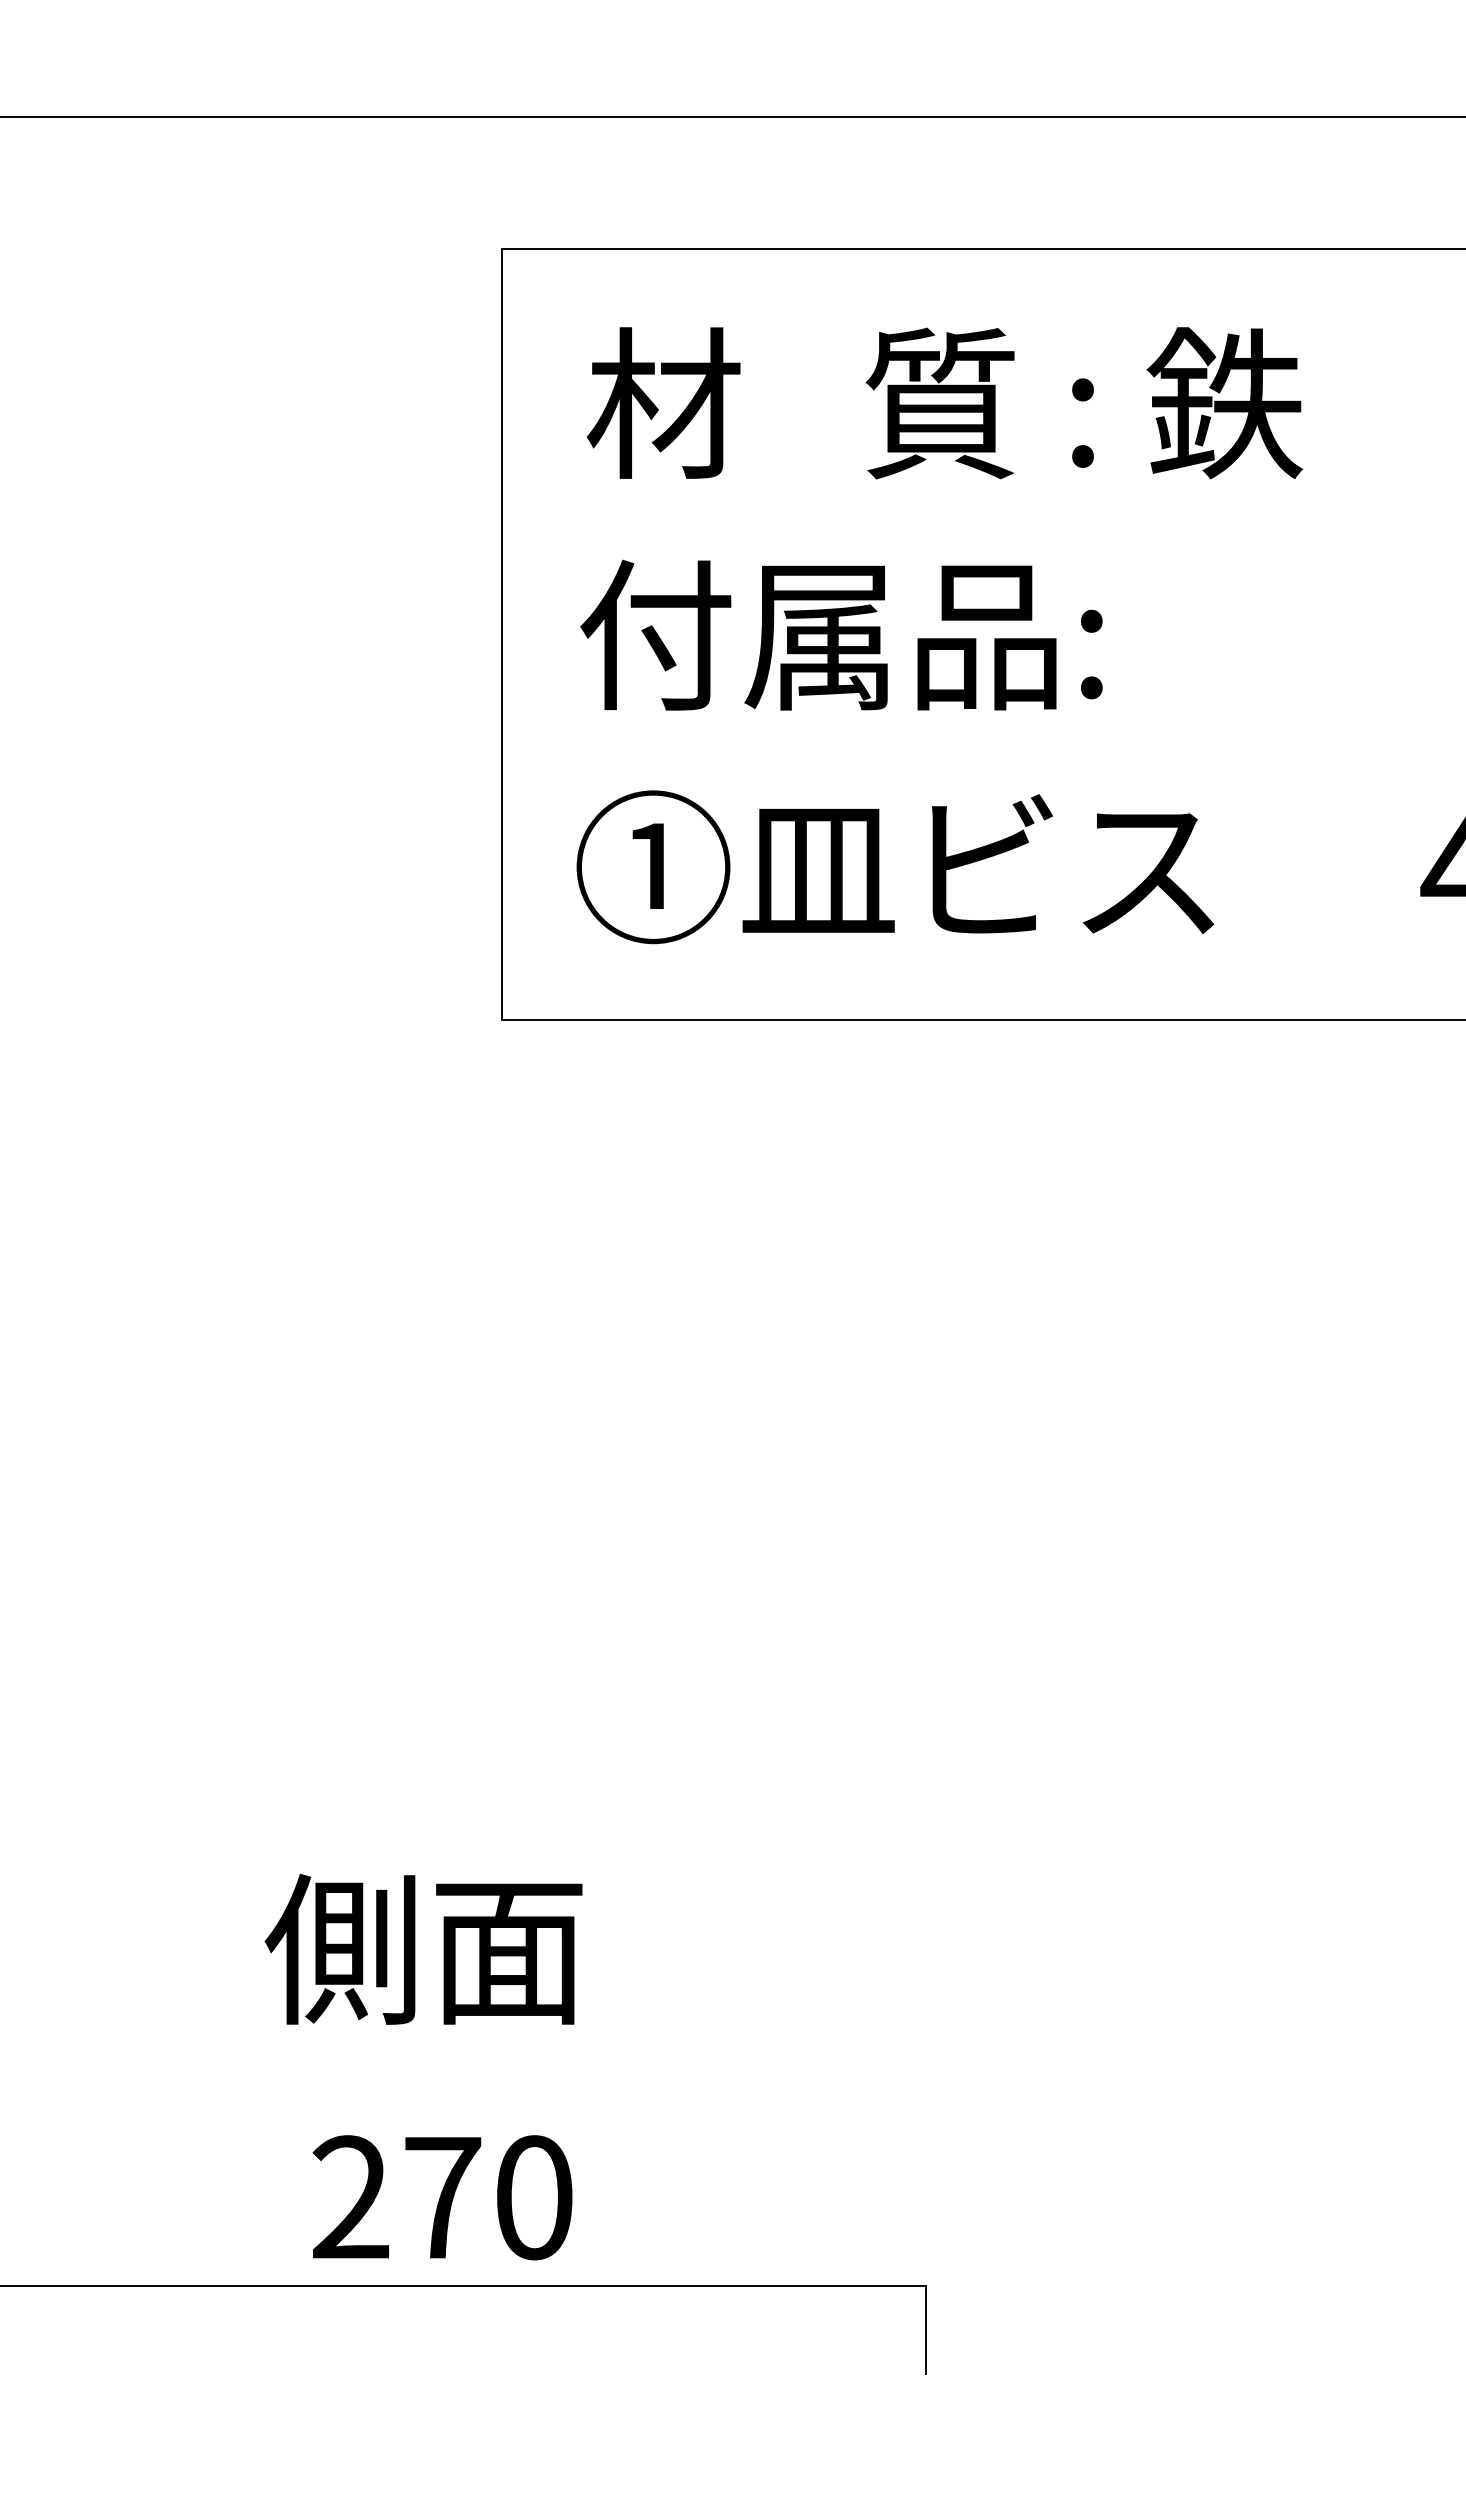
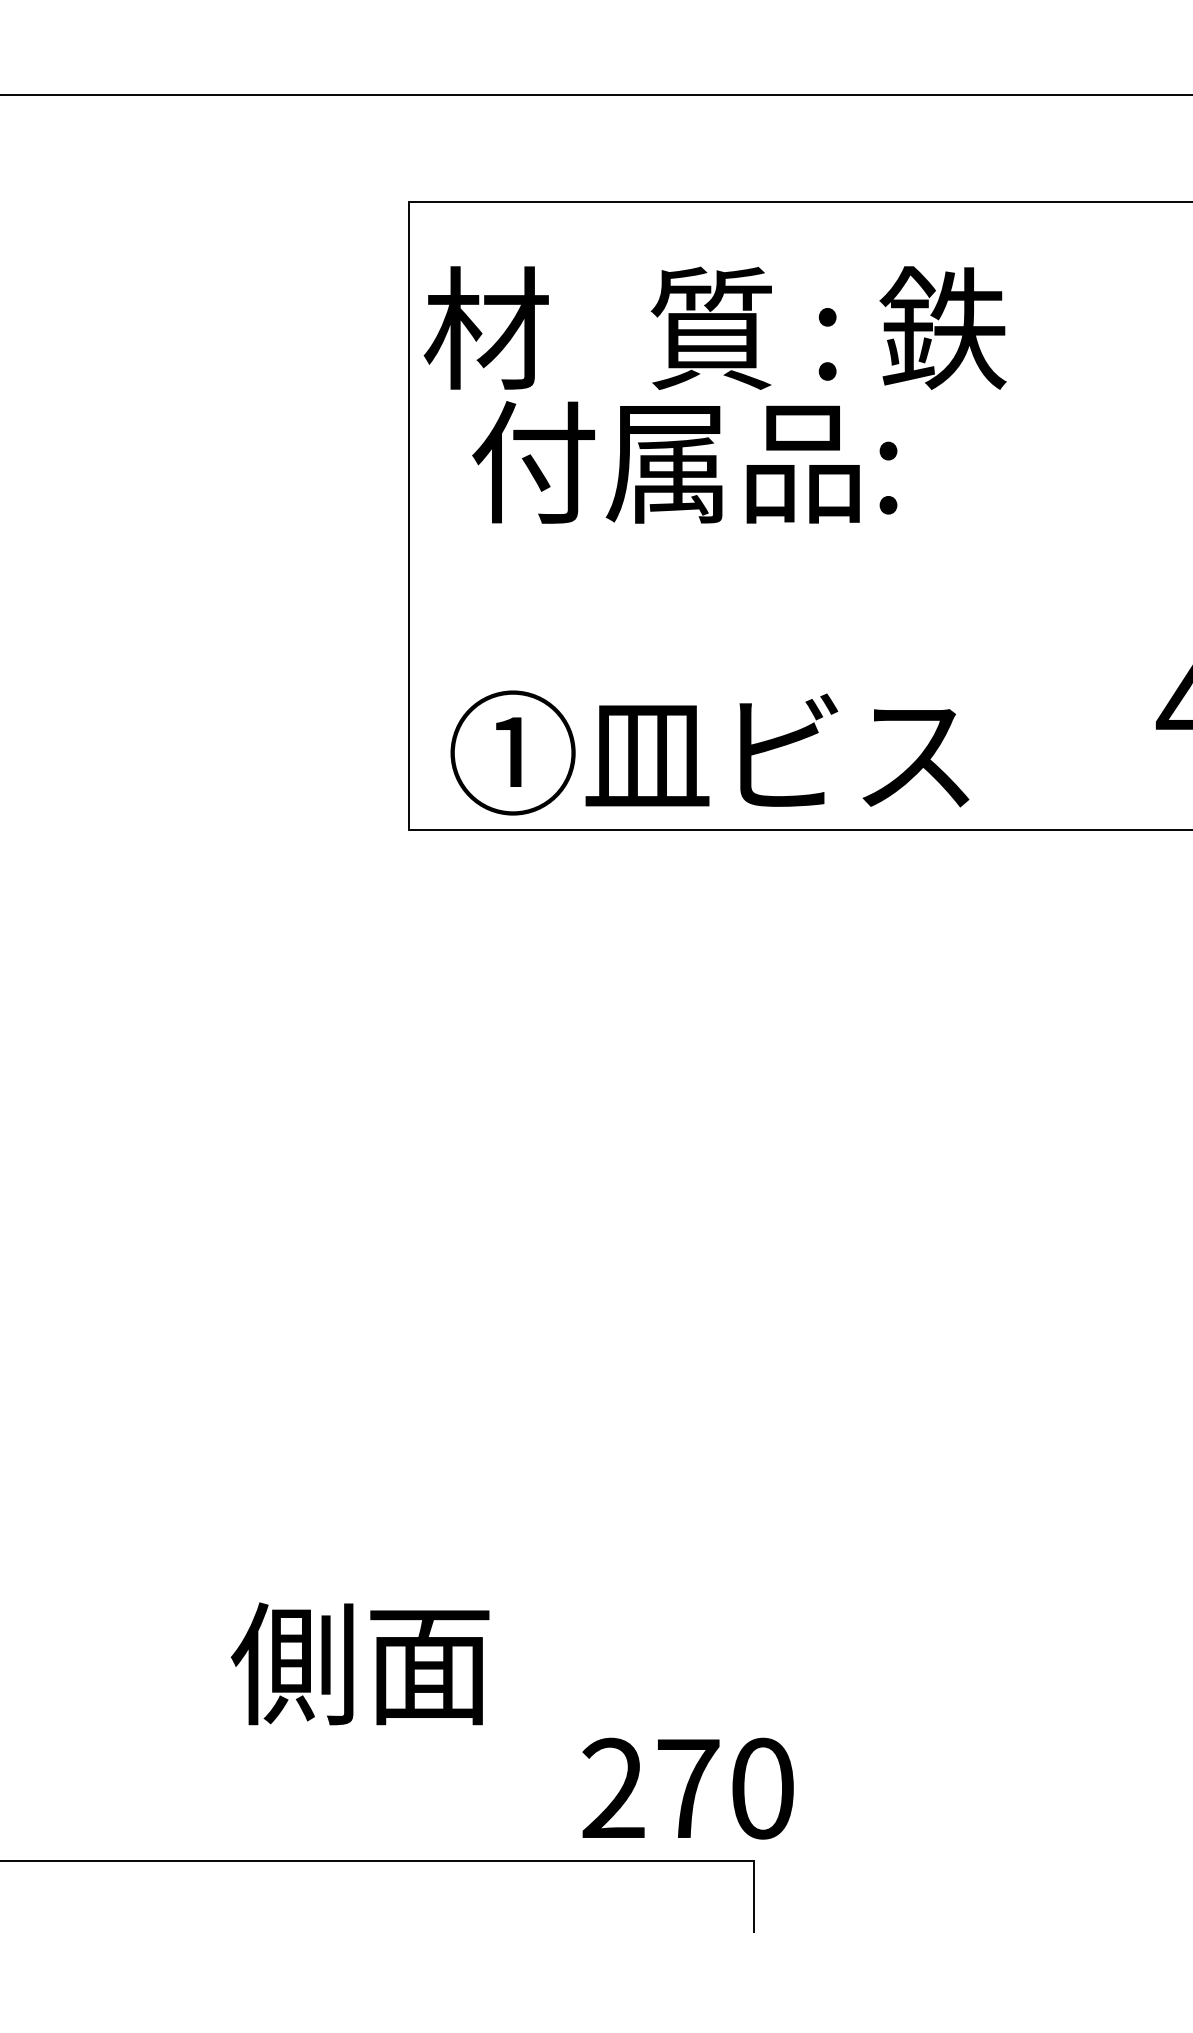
text: (944, 403) -> (714, 328), moved
text: (841, 634) -> (684, 461), moved
text: (895, 867) -> (710, 753), moved
text: (423, 1948) -> (360, 1663), moved
text: (442, 2197) -> (688, 1788), moved

